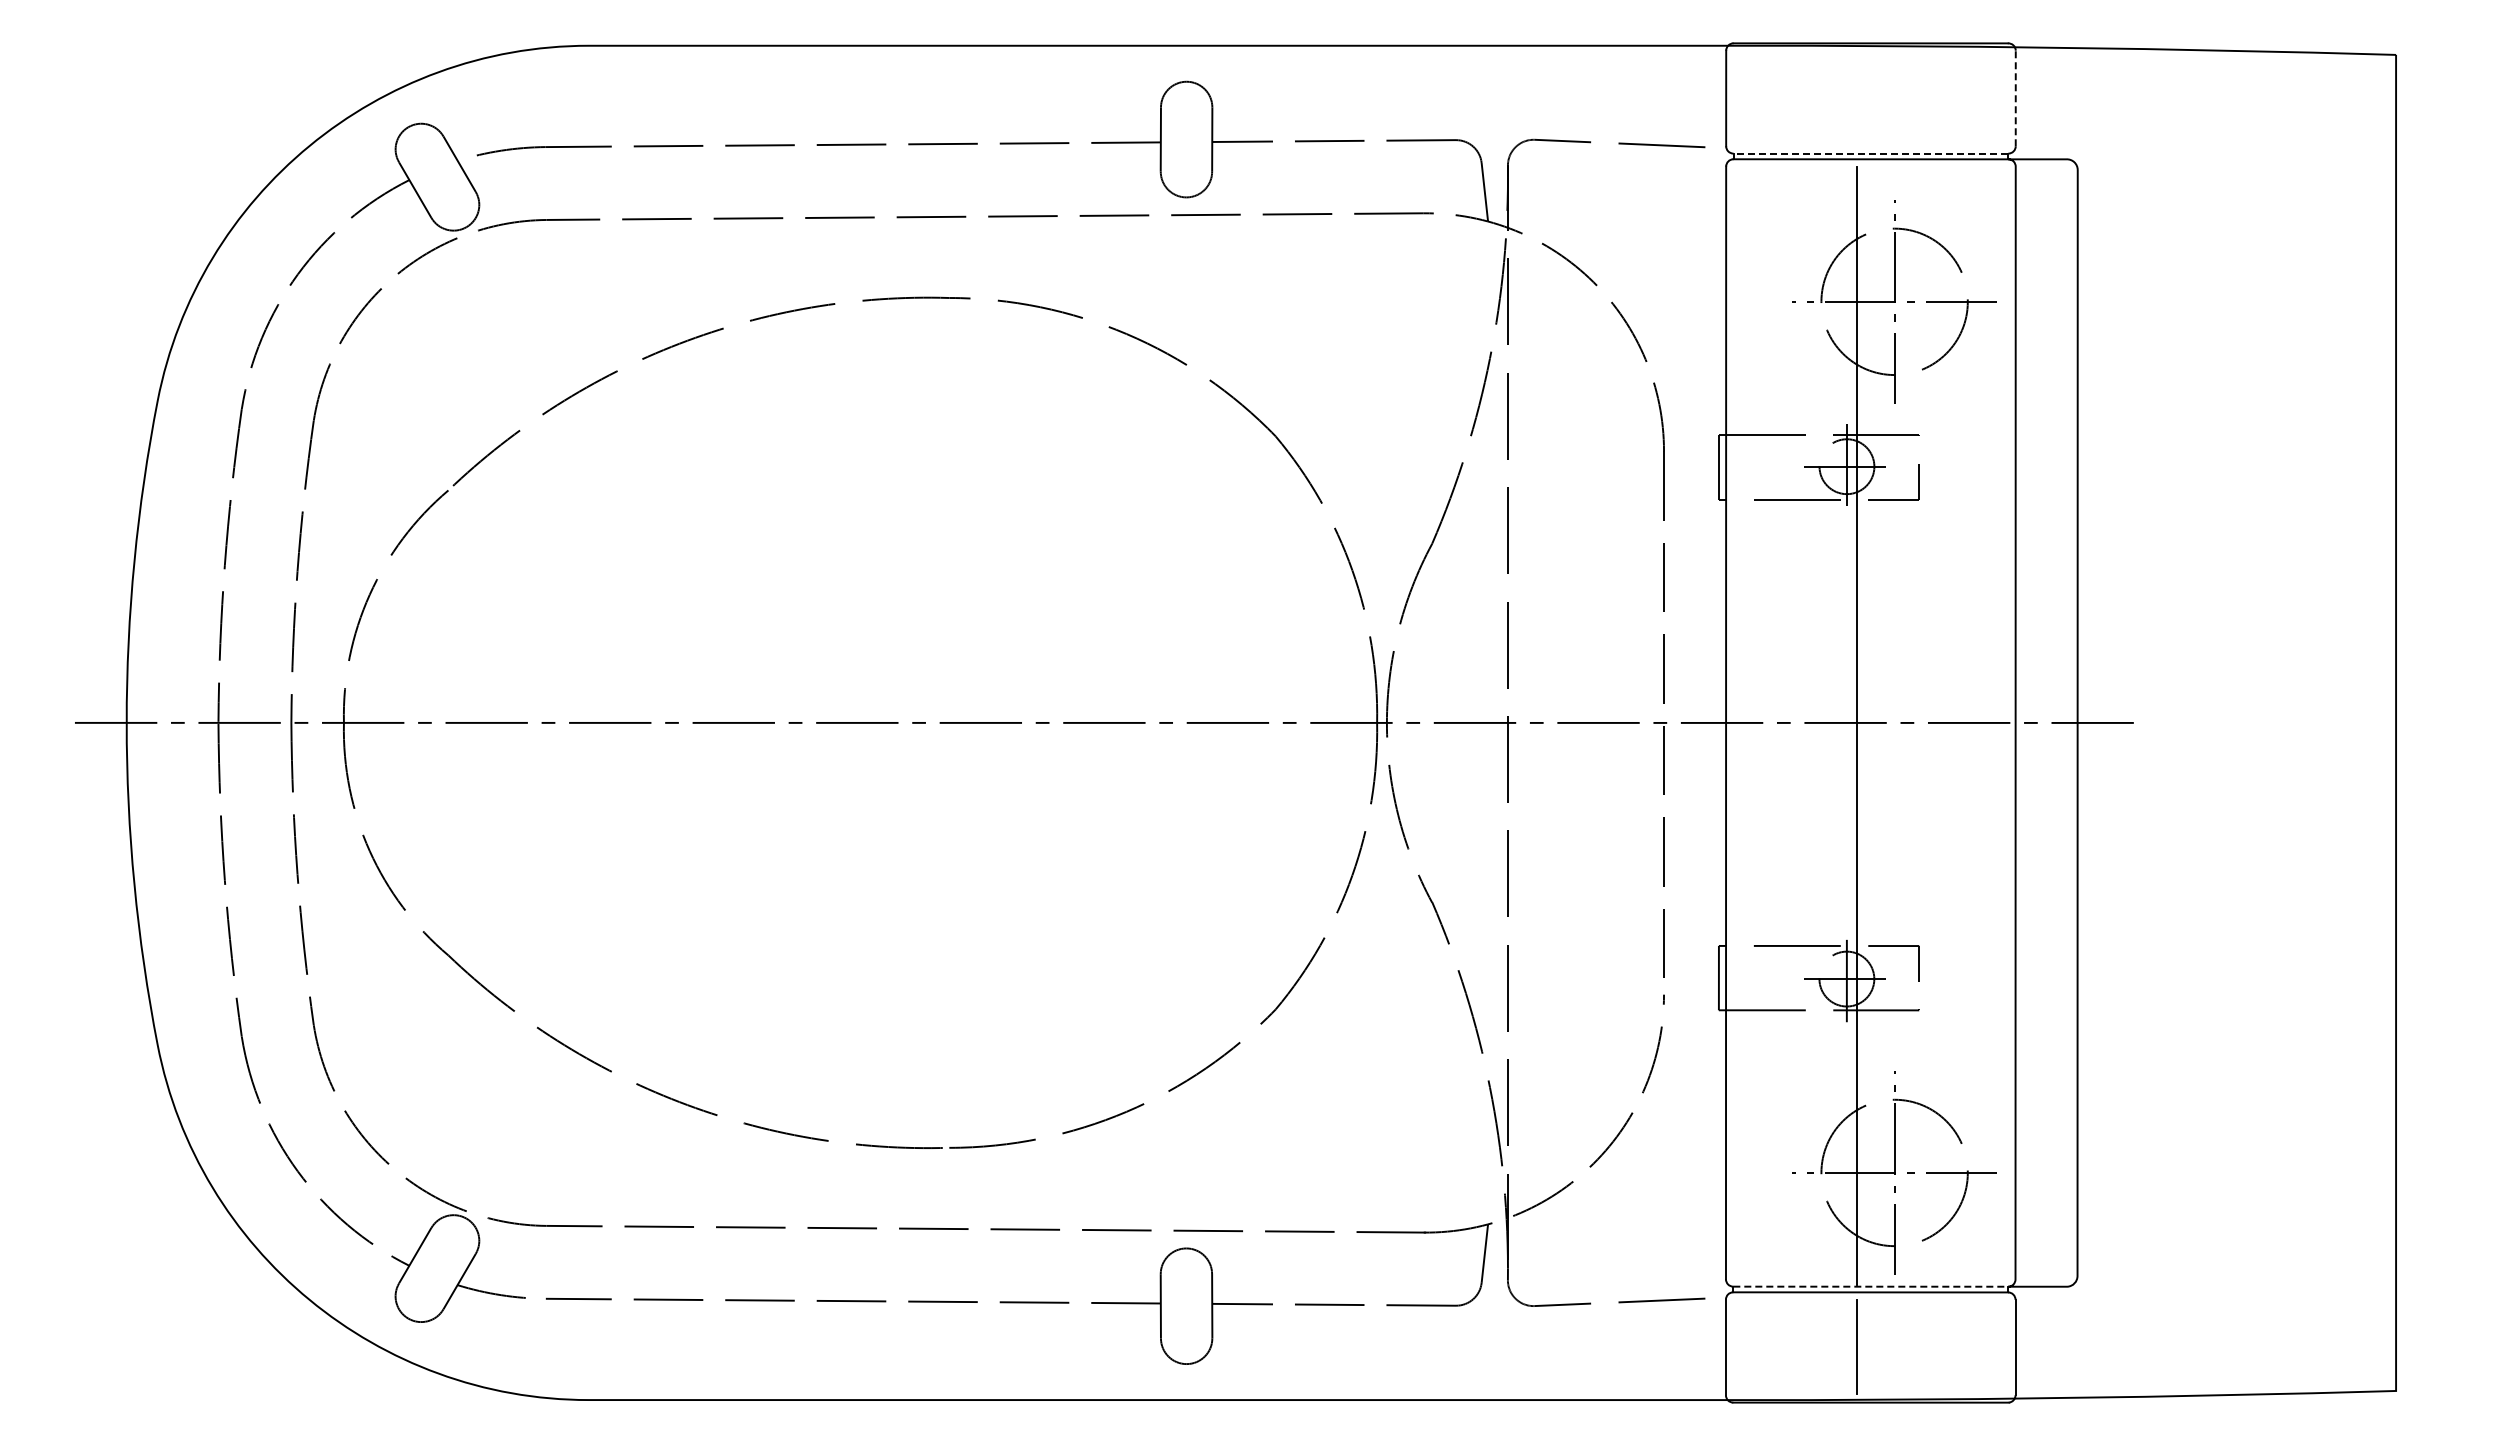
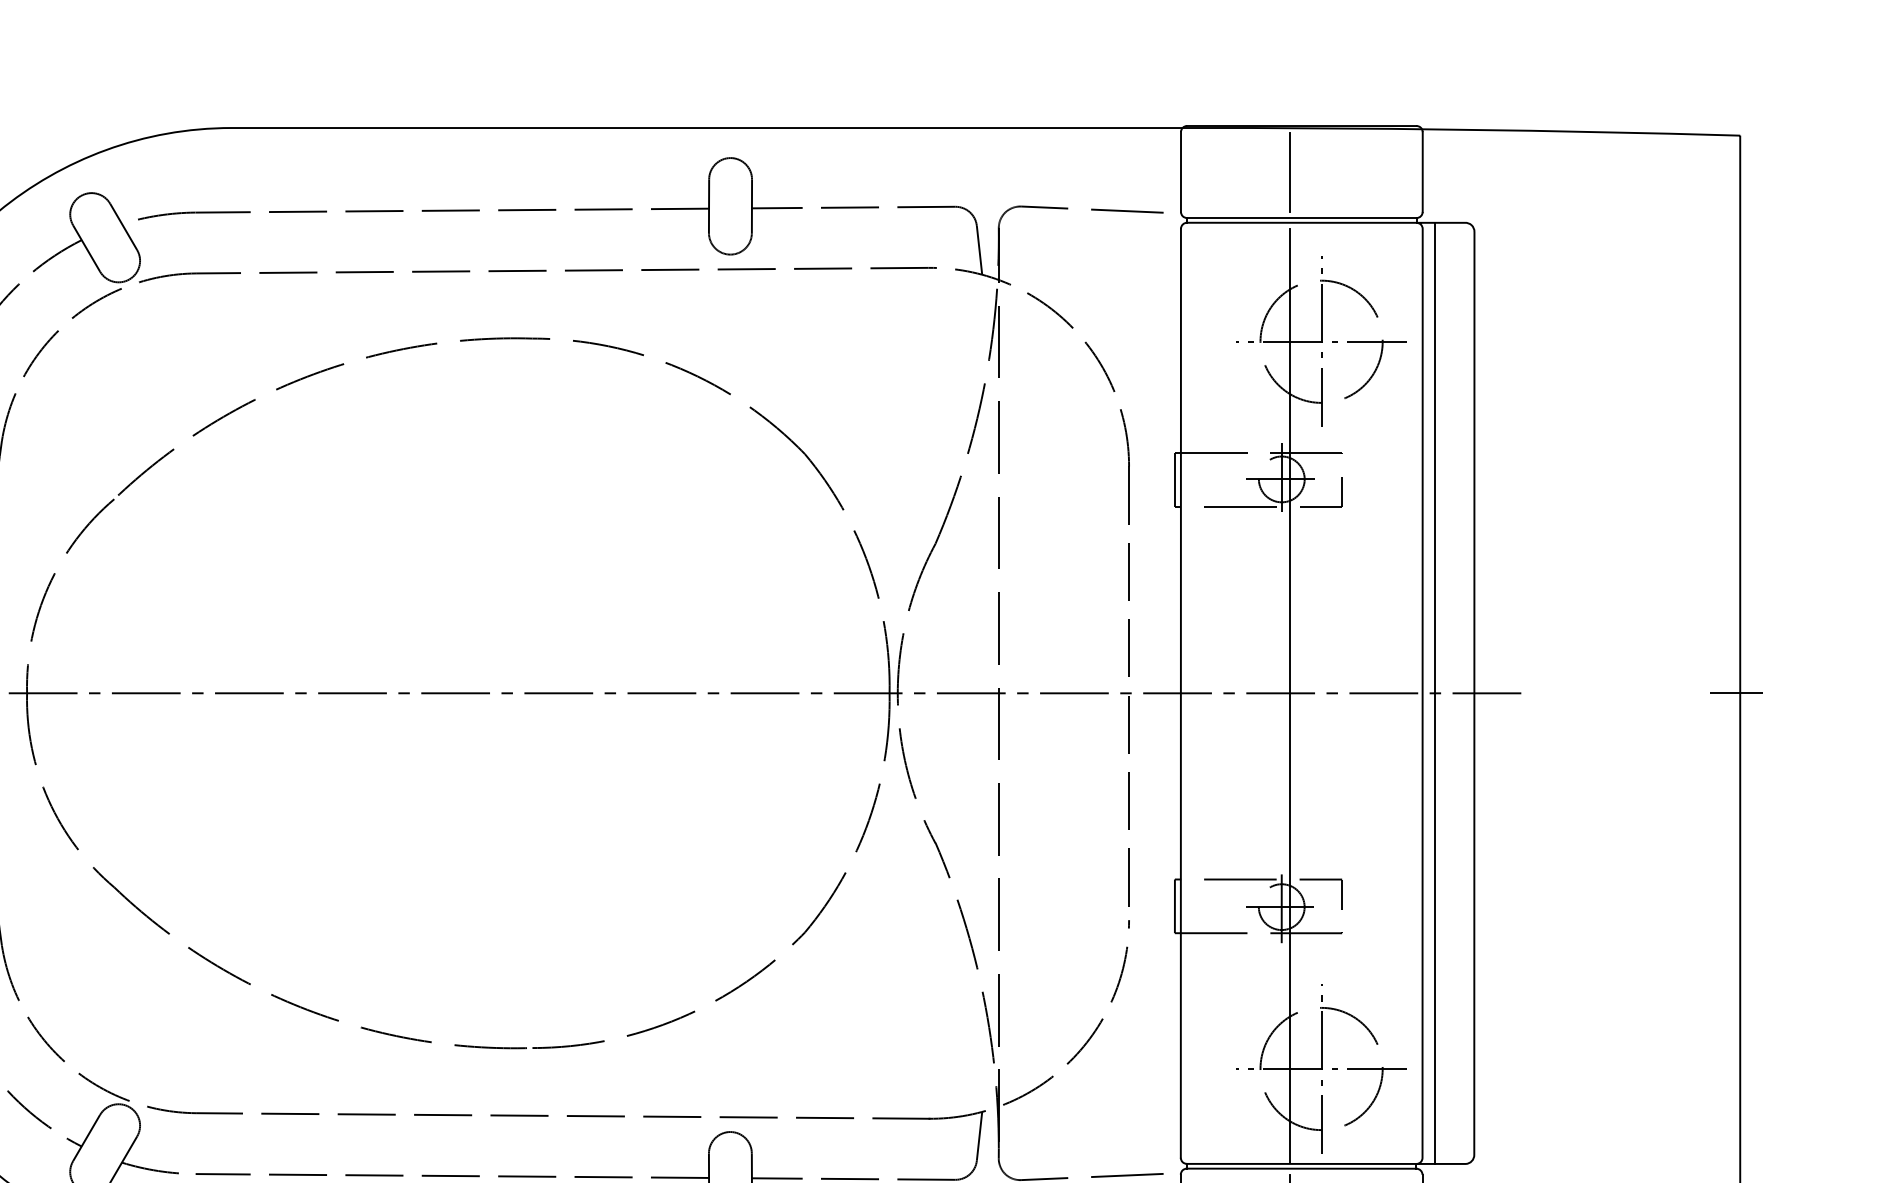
line: (1856, 98) -> (1289, 172), added
line: (2015, 98) -> (1422, 172), dashed -> solid
line: (1870, 153) -> (1301, 217), dashed -> solid
line: (2031, 722) -> (1435, 692), added
line: (2391, 722) -> (1736, 692), added
line: (1871, 1286) -> (1302, 1163), dashed -> solid

